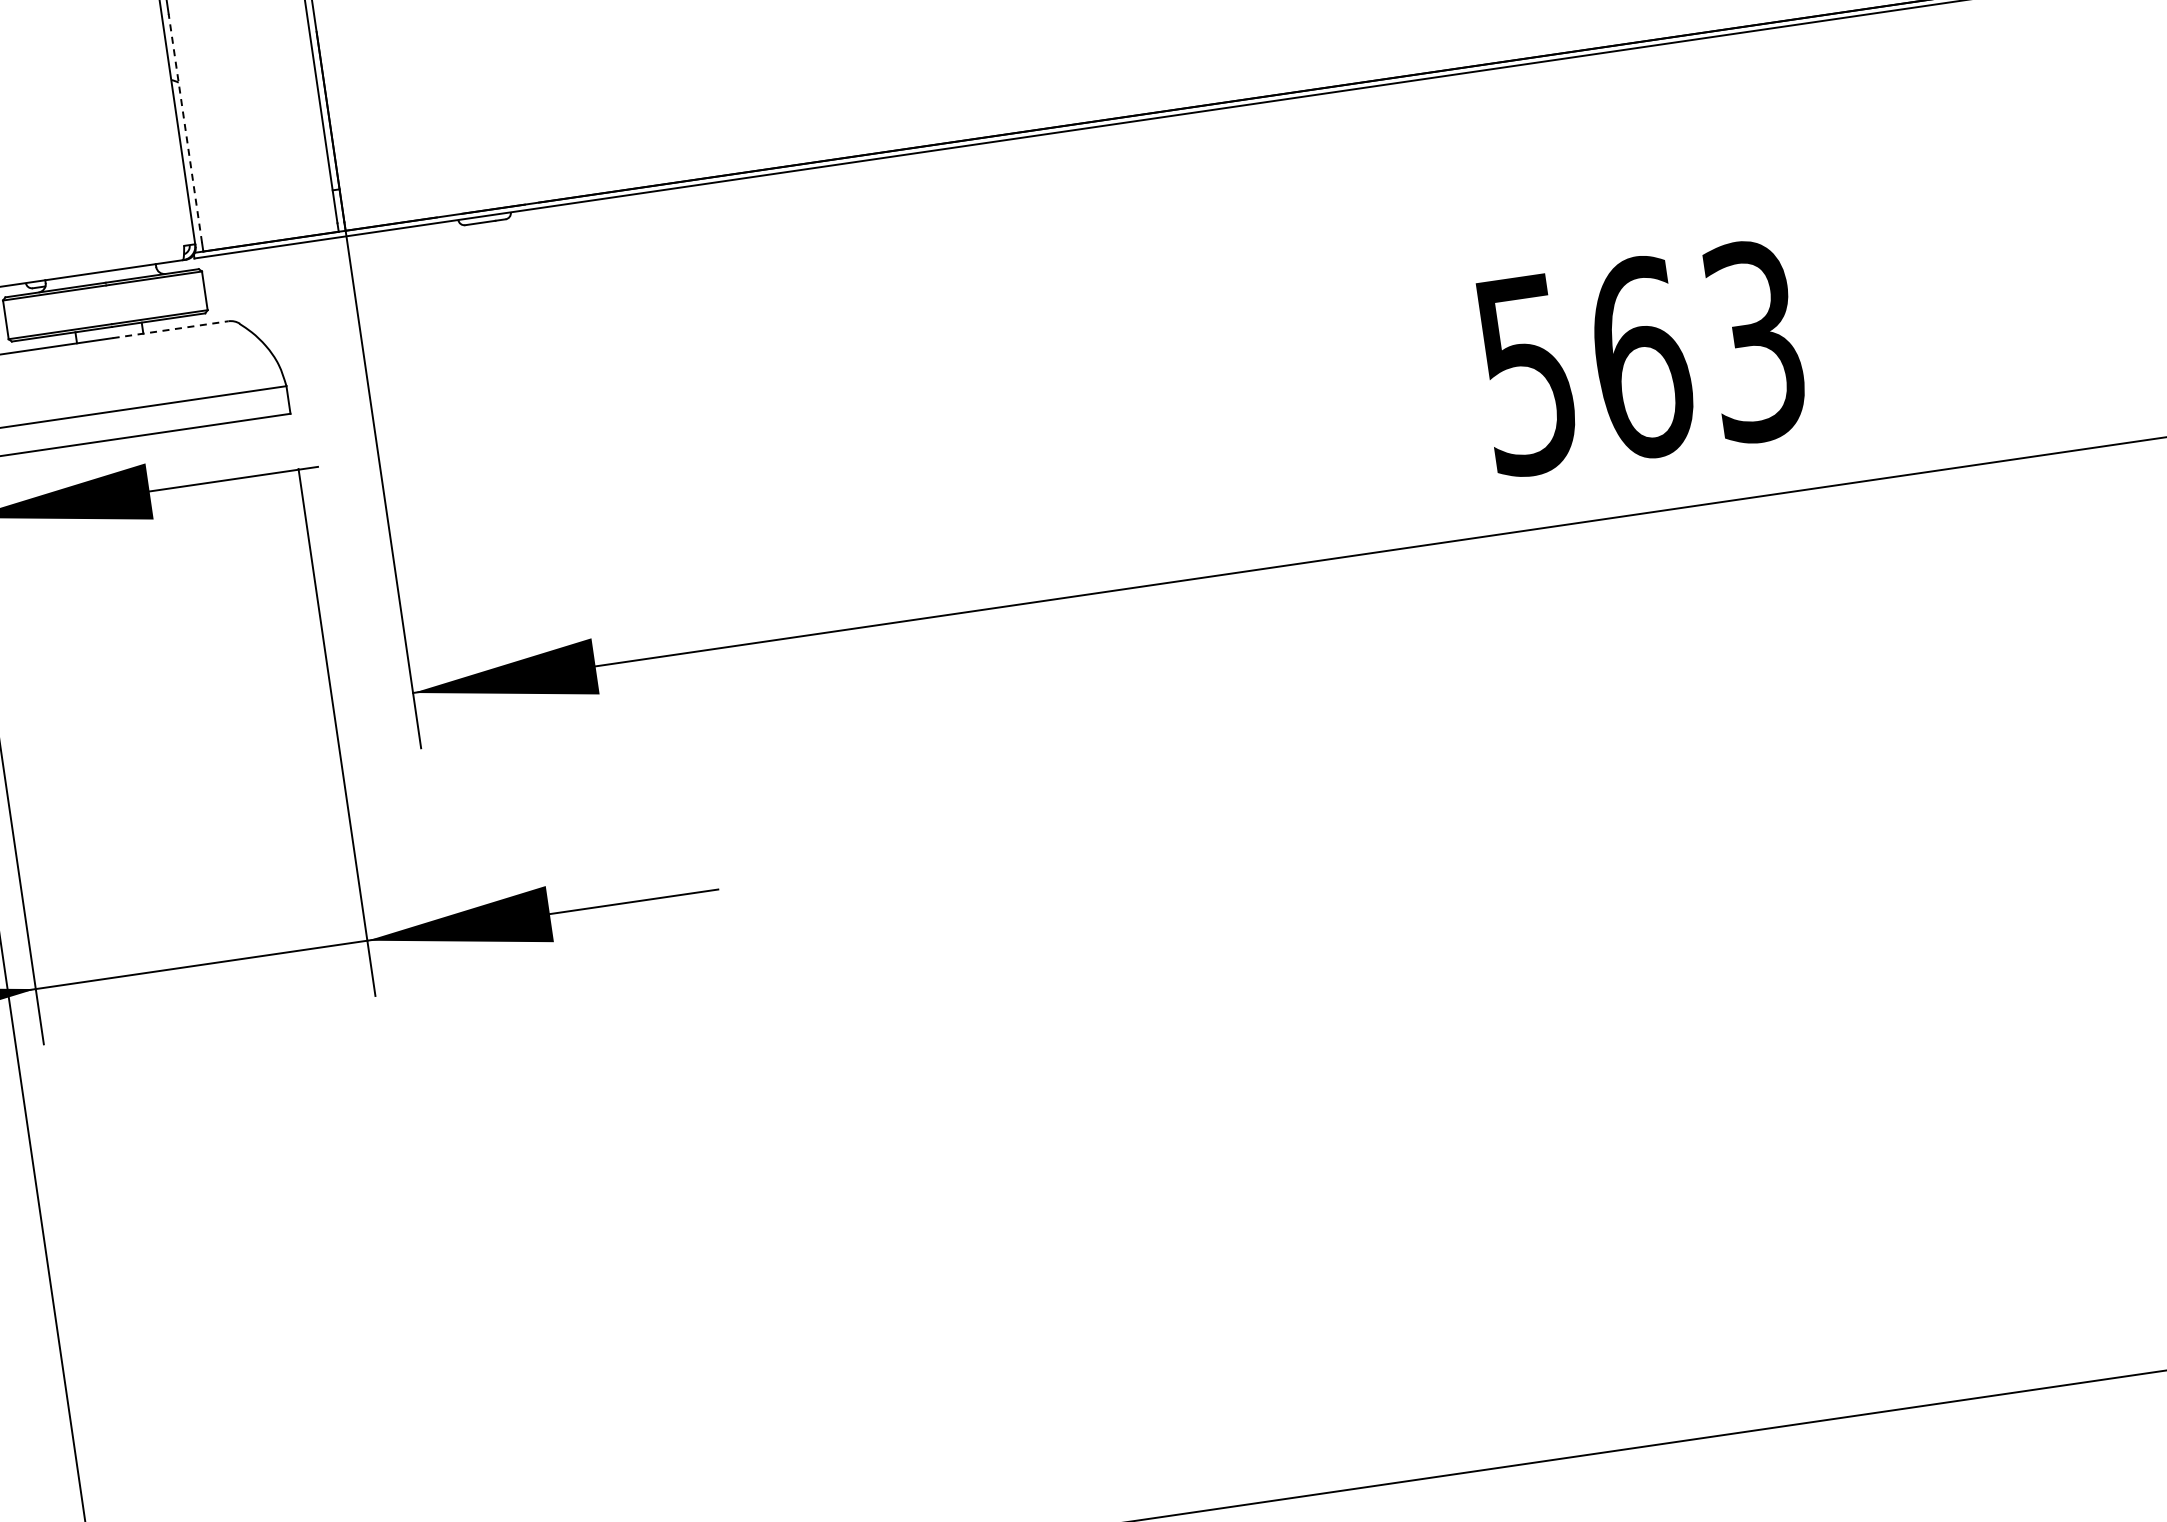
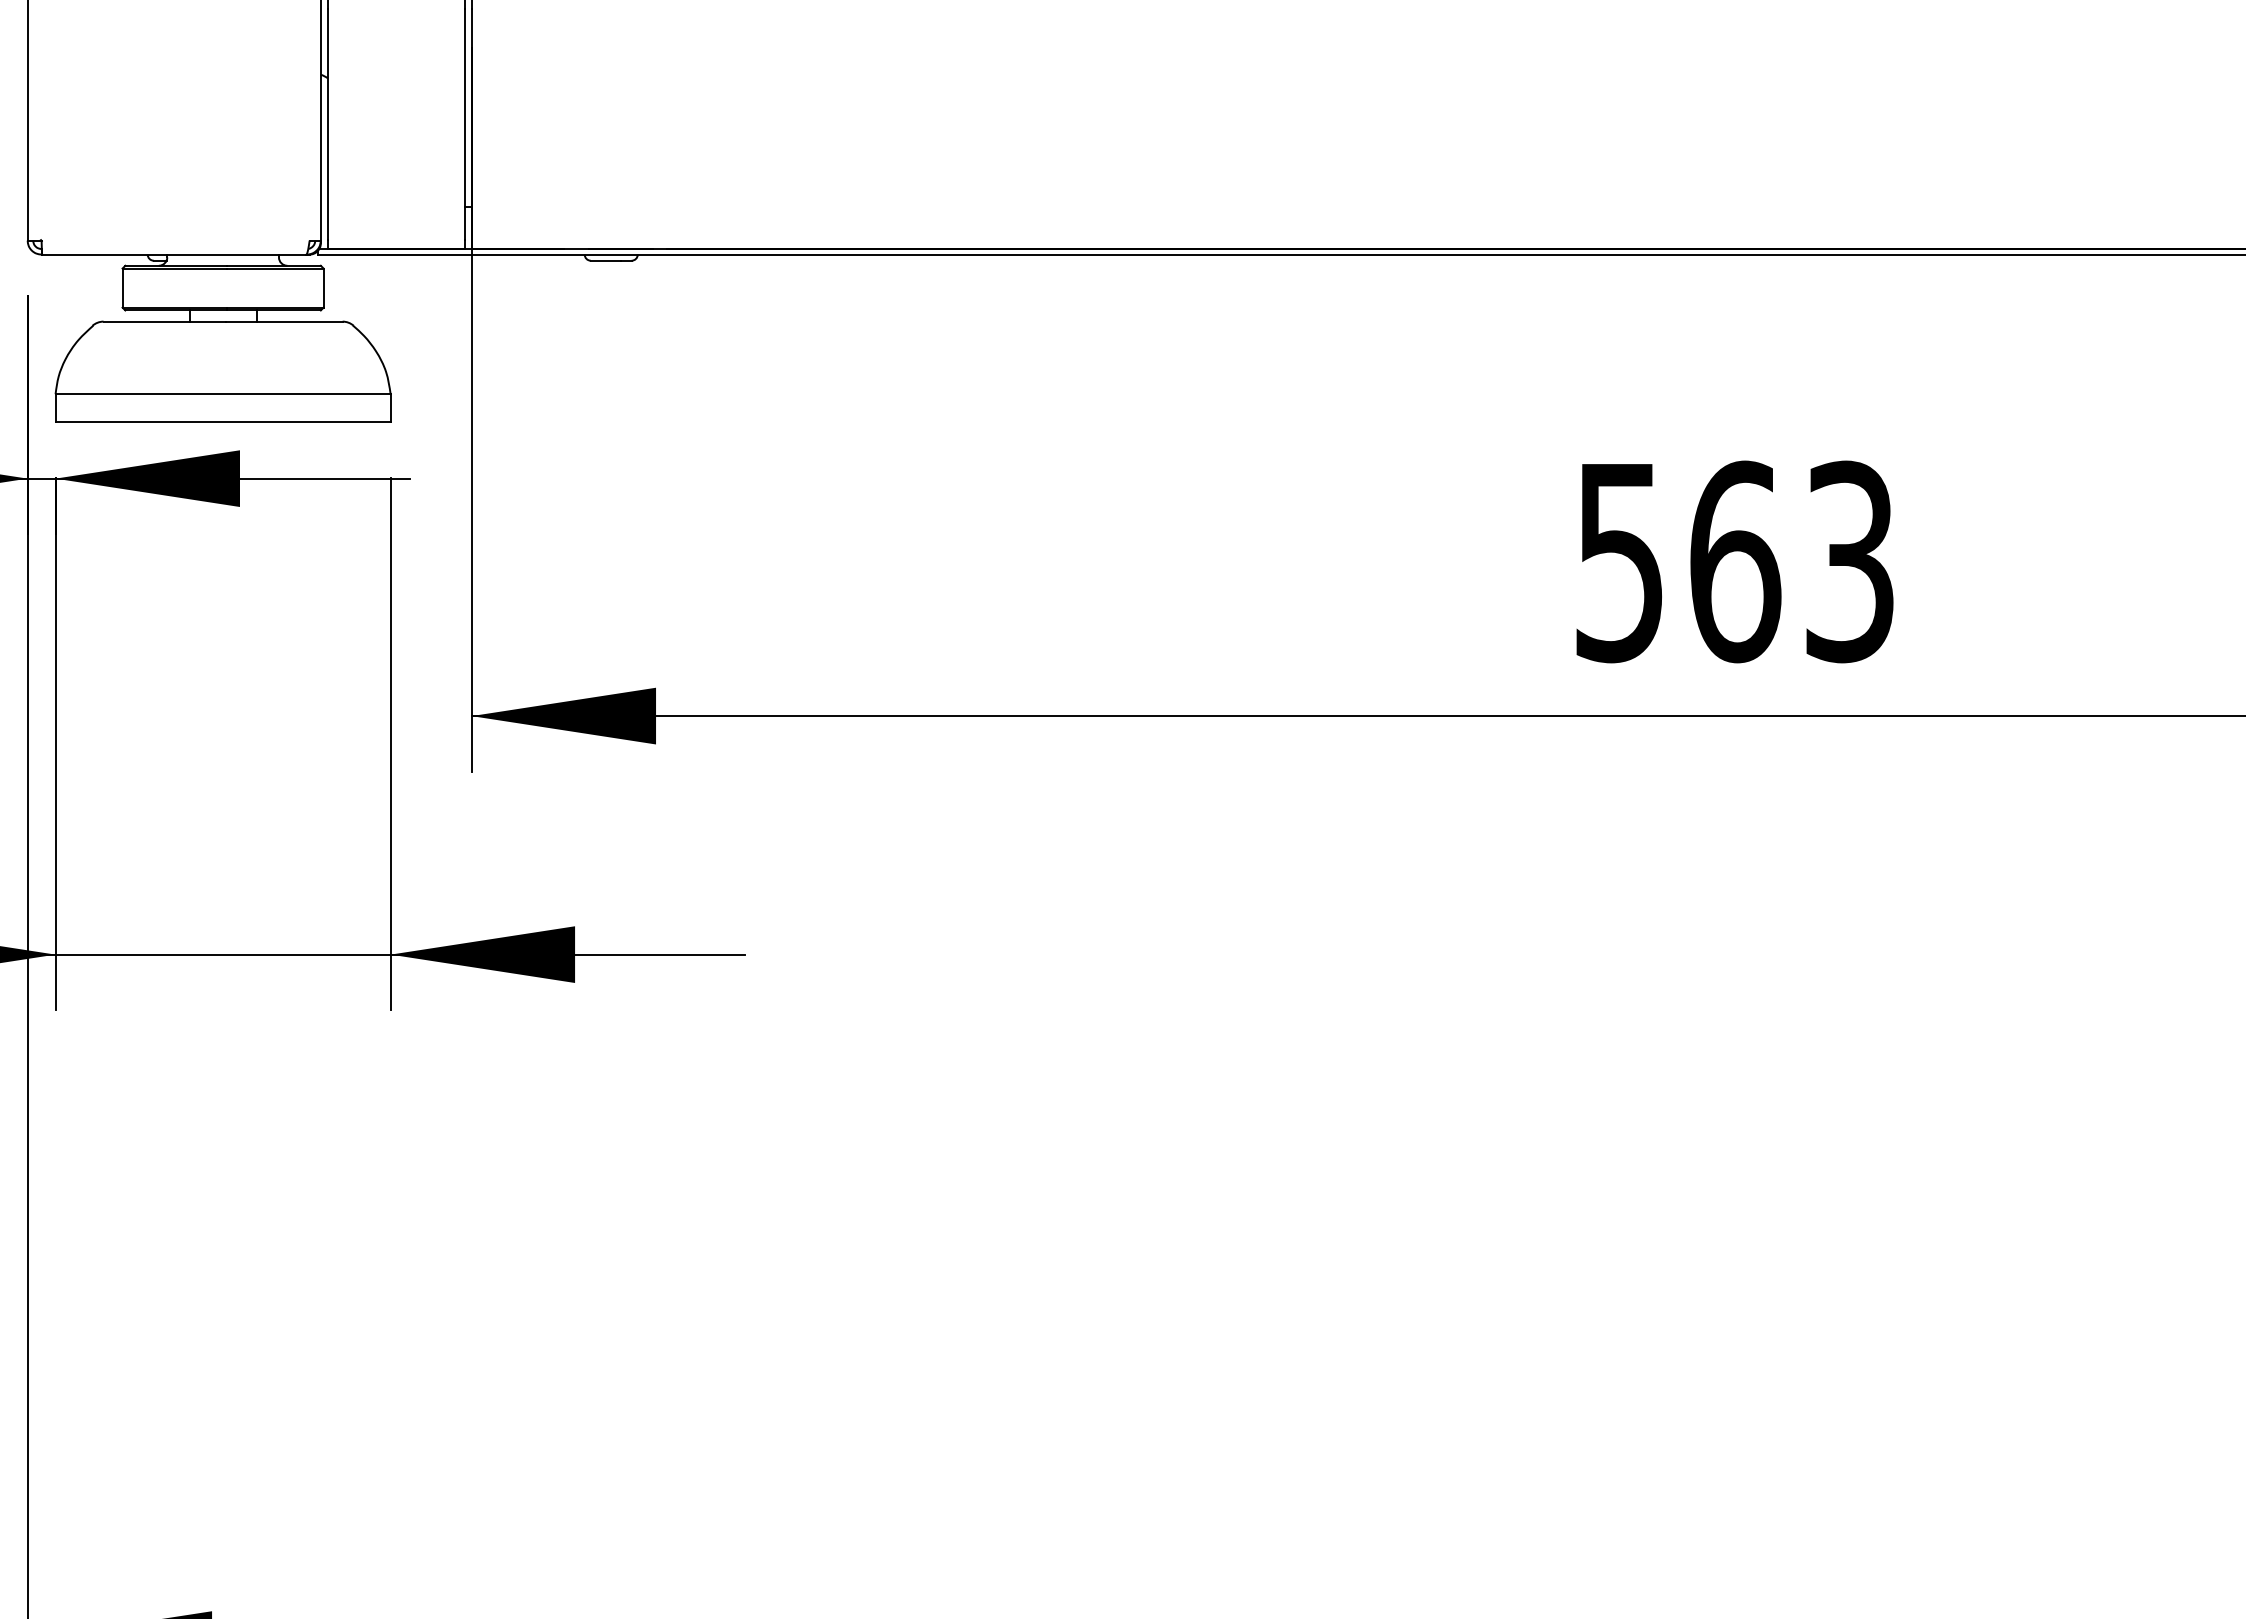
line: (185, 128) -> (327, 124), dashed -> solid
line: (170, 329) -> (284, 321), dashed -> solid

